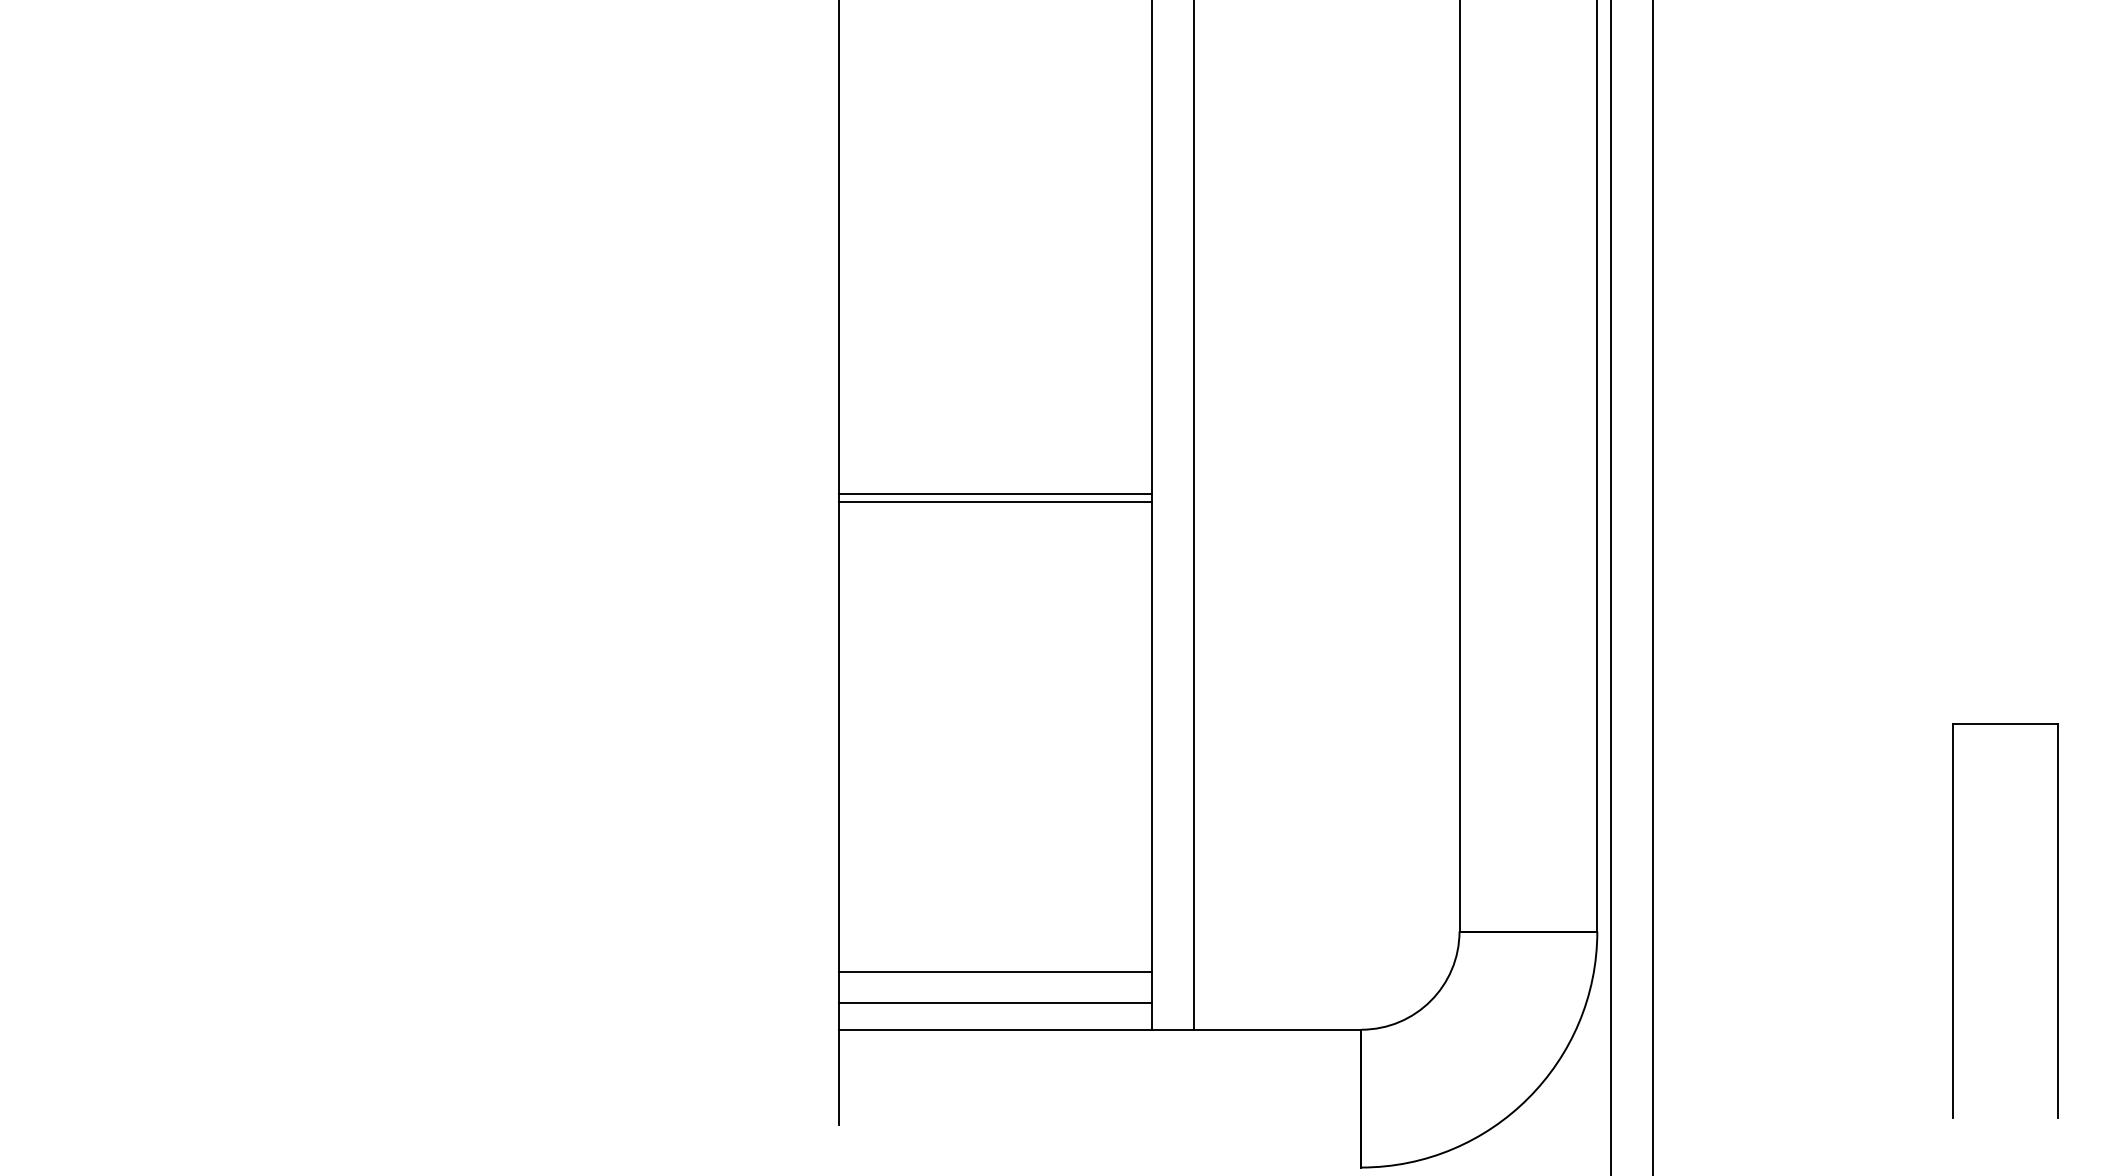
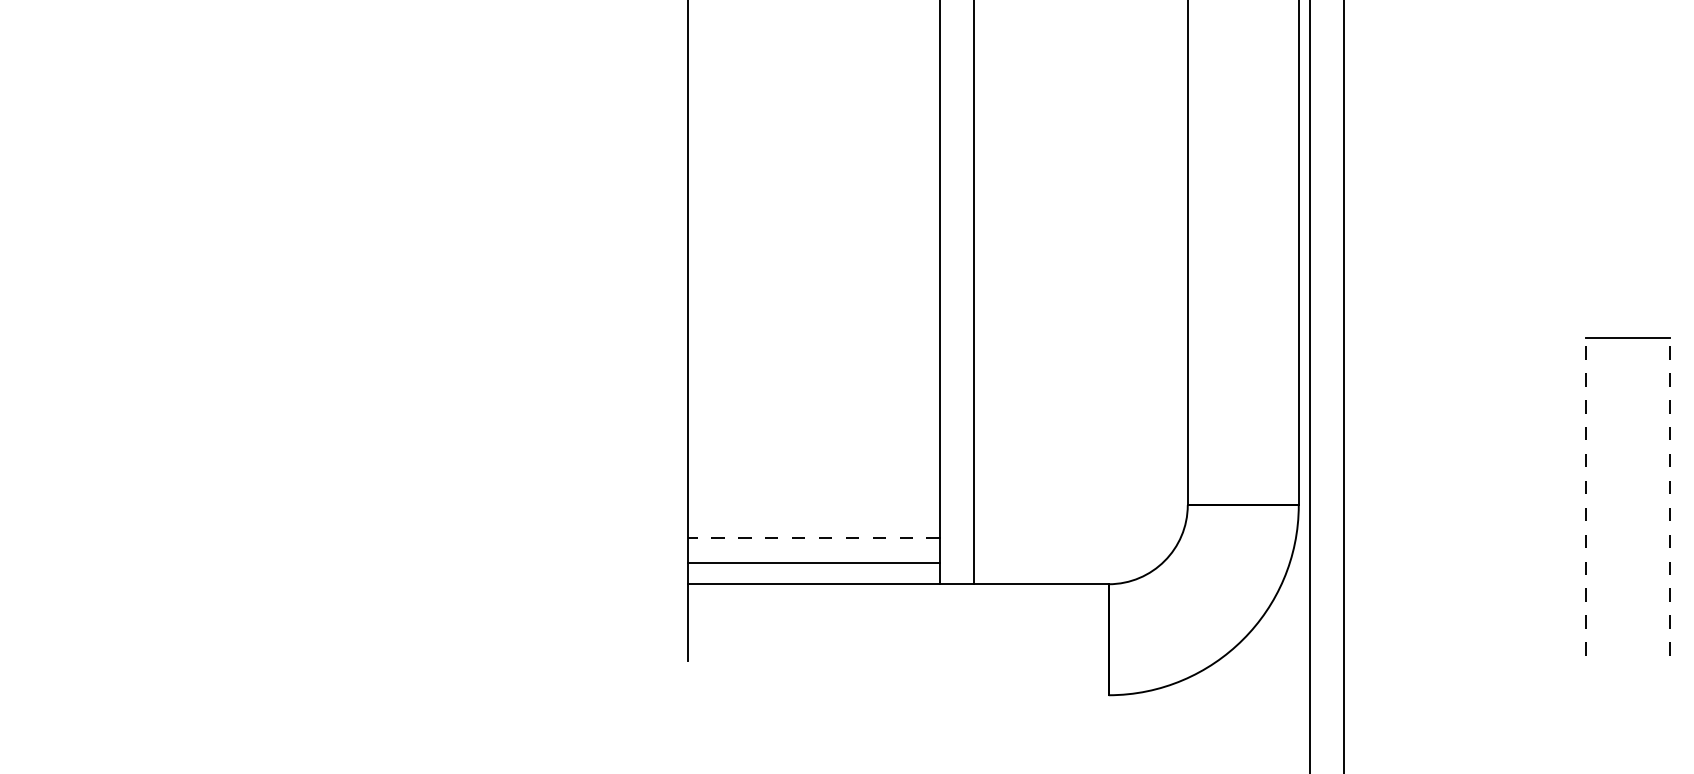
line: (994, 493) -> (813, 152), removed
line: (994, 502) -> (813, 159), removed
line: (1953, 920) -> (1585, 496), solid -> dashed
line: (2057, 920) -> (1669, 496), solid -> dashed
line: (995, 972) -> (814, 538), solid -> dashed

